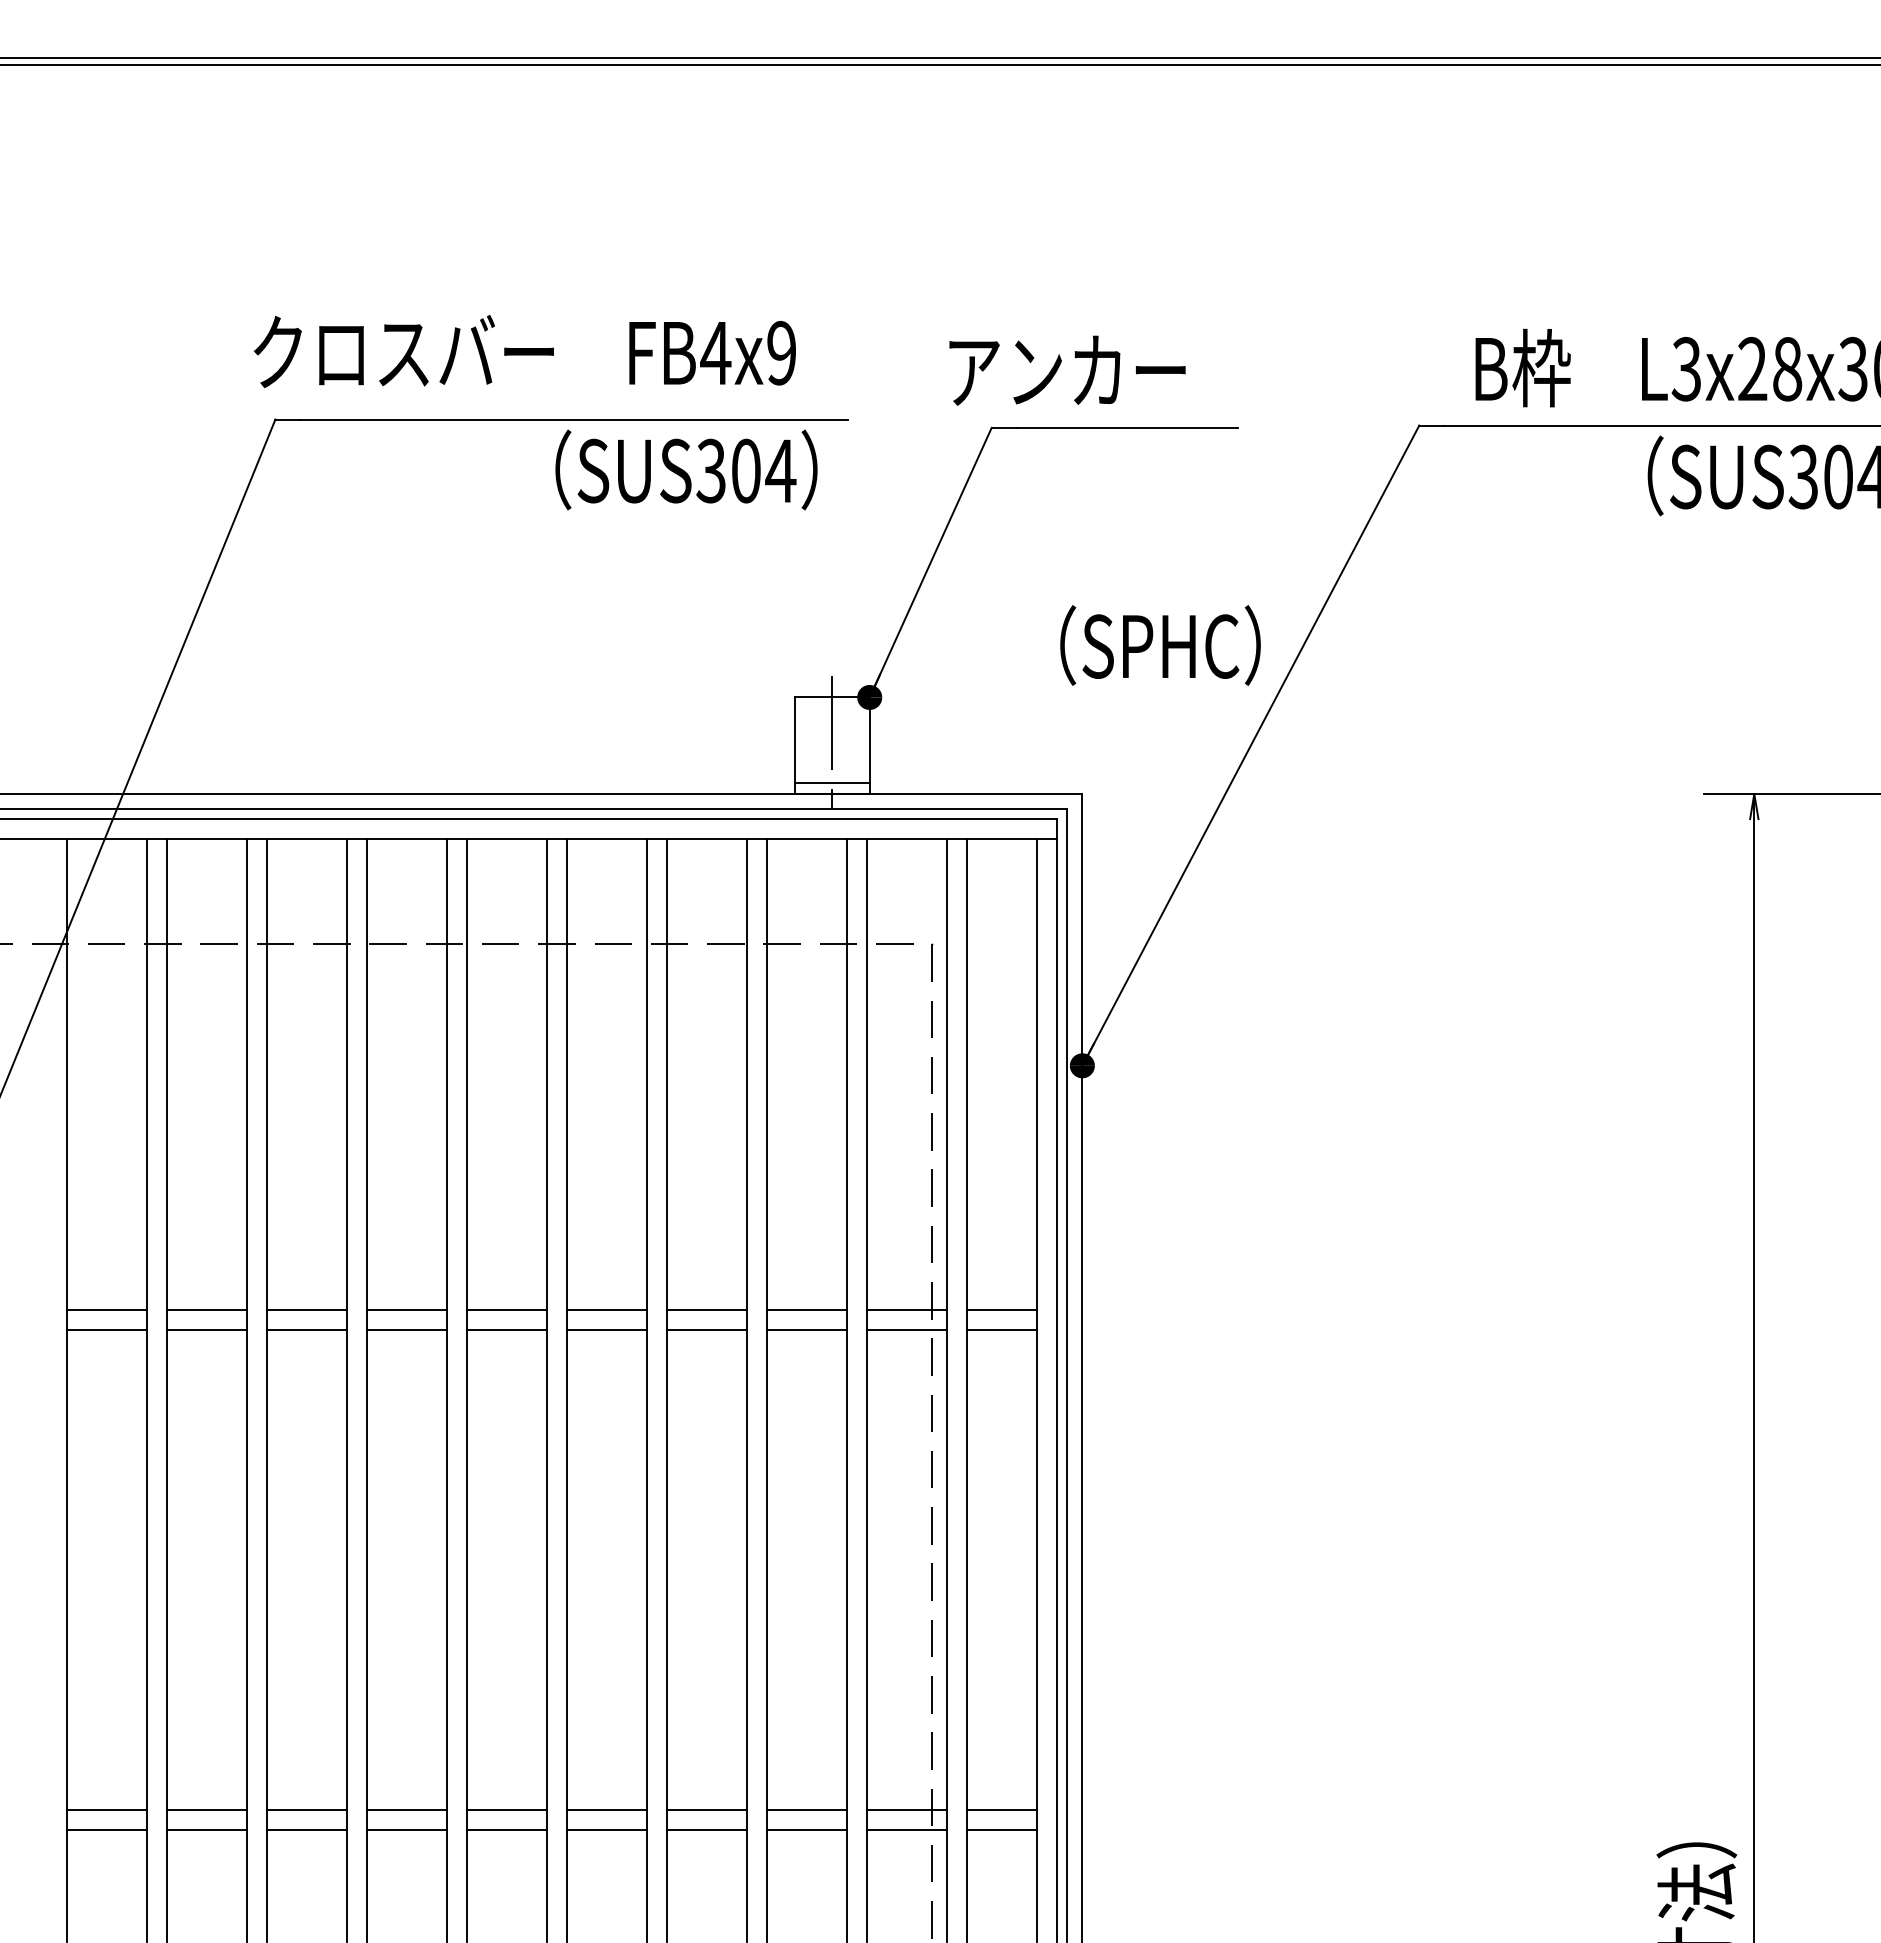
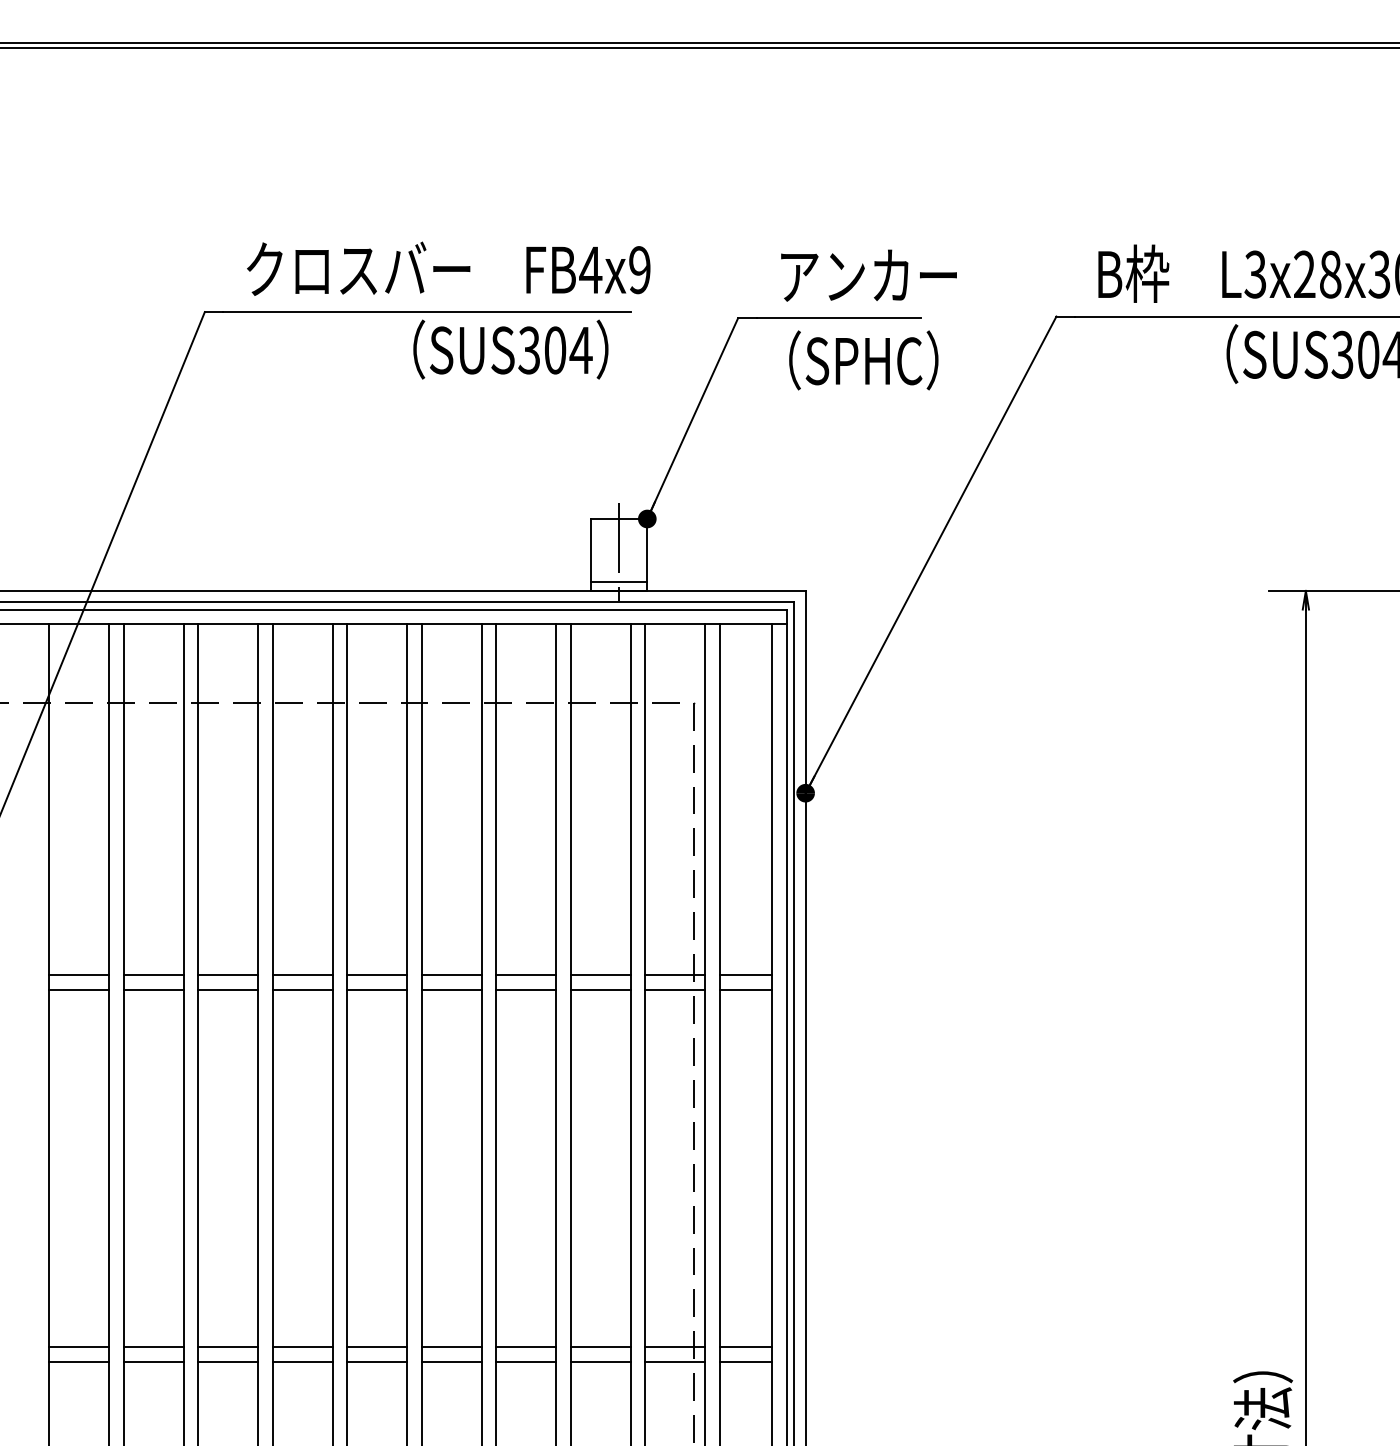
text: (524, 351) -> (448, 268), moved
text: (1067, 370) -> (869, 275), moved
text: (1160, 645) -> (863, 360), moved

